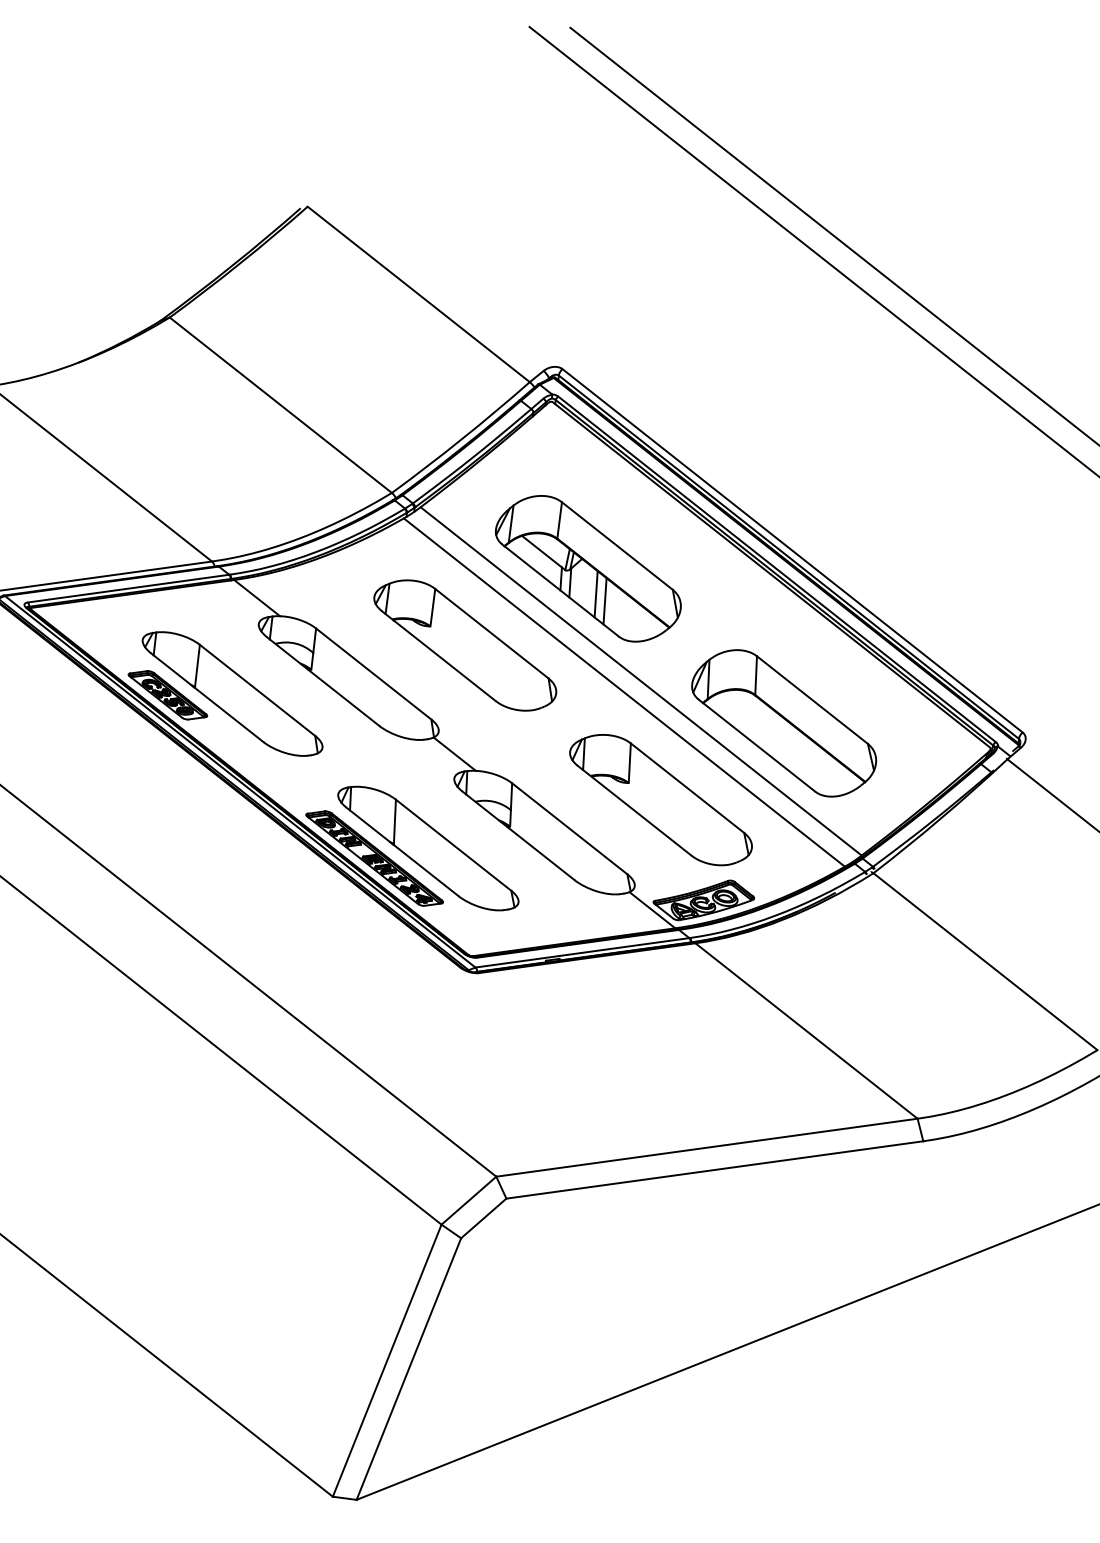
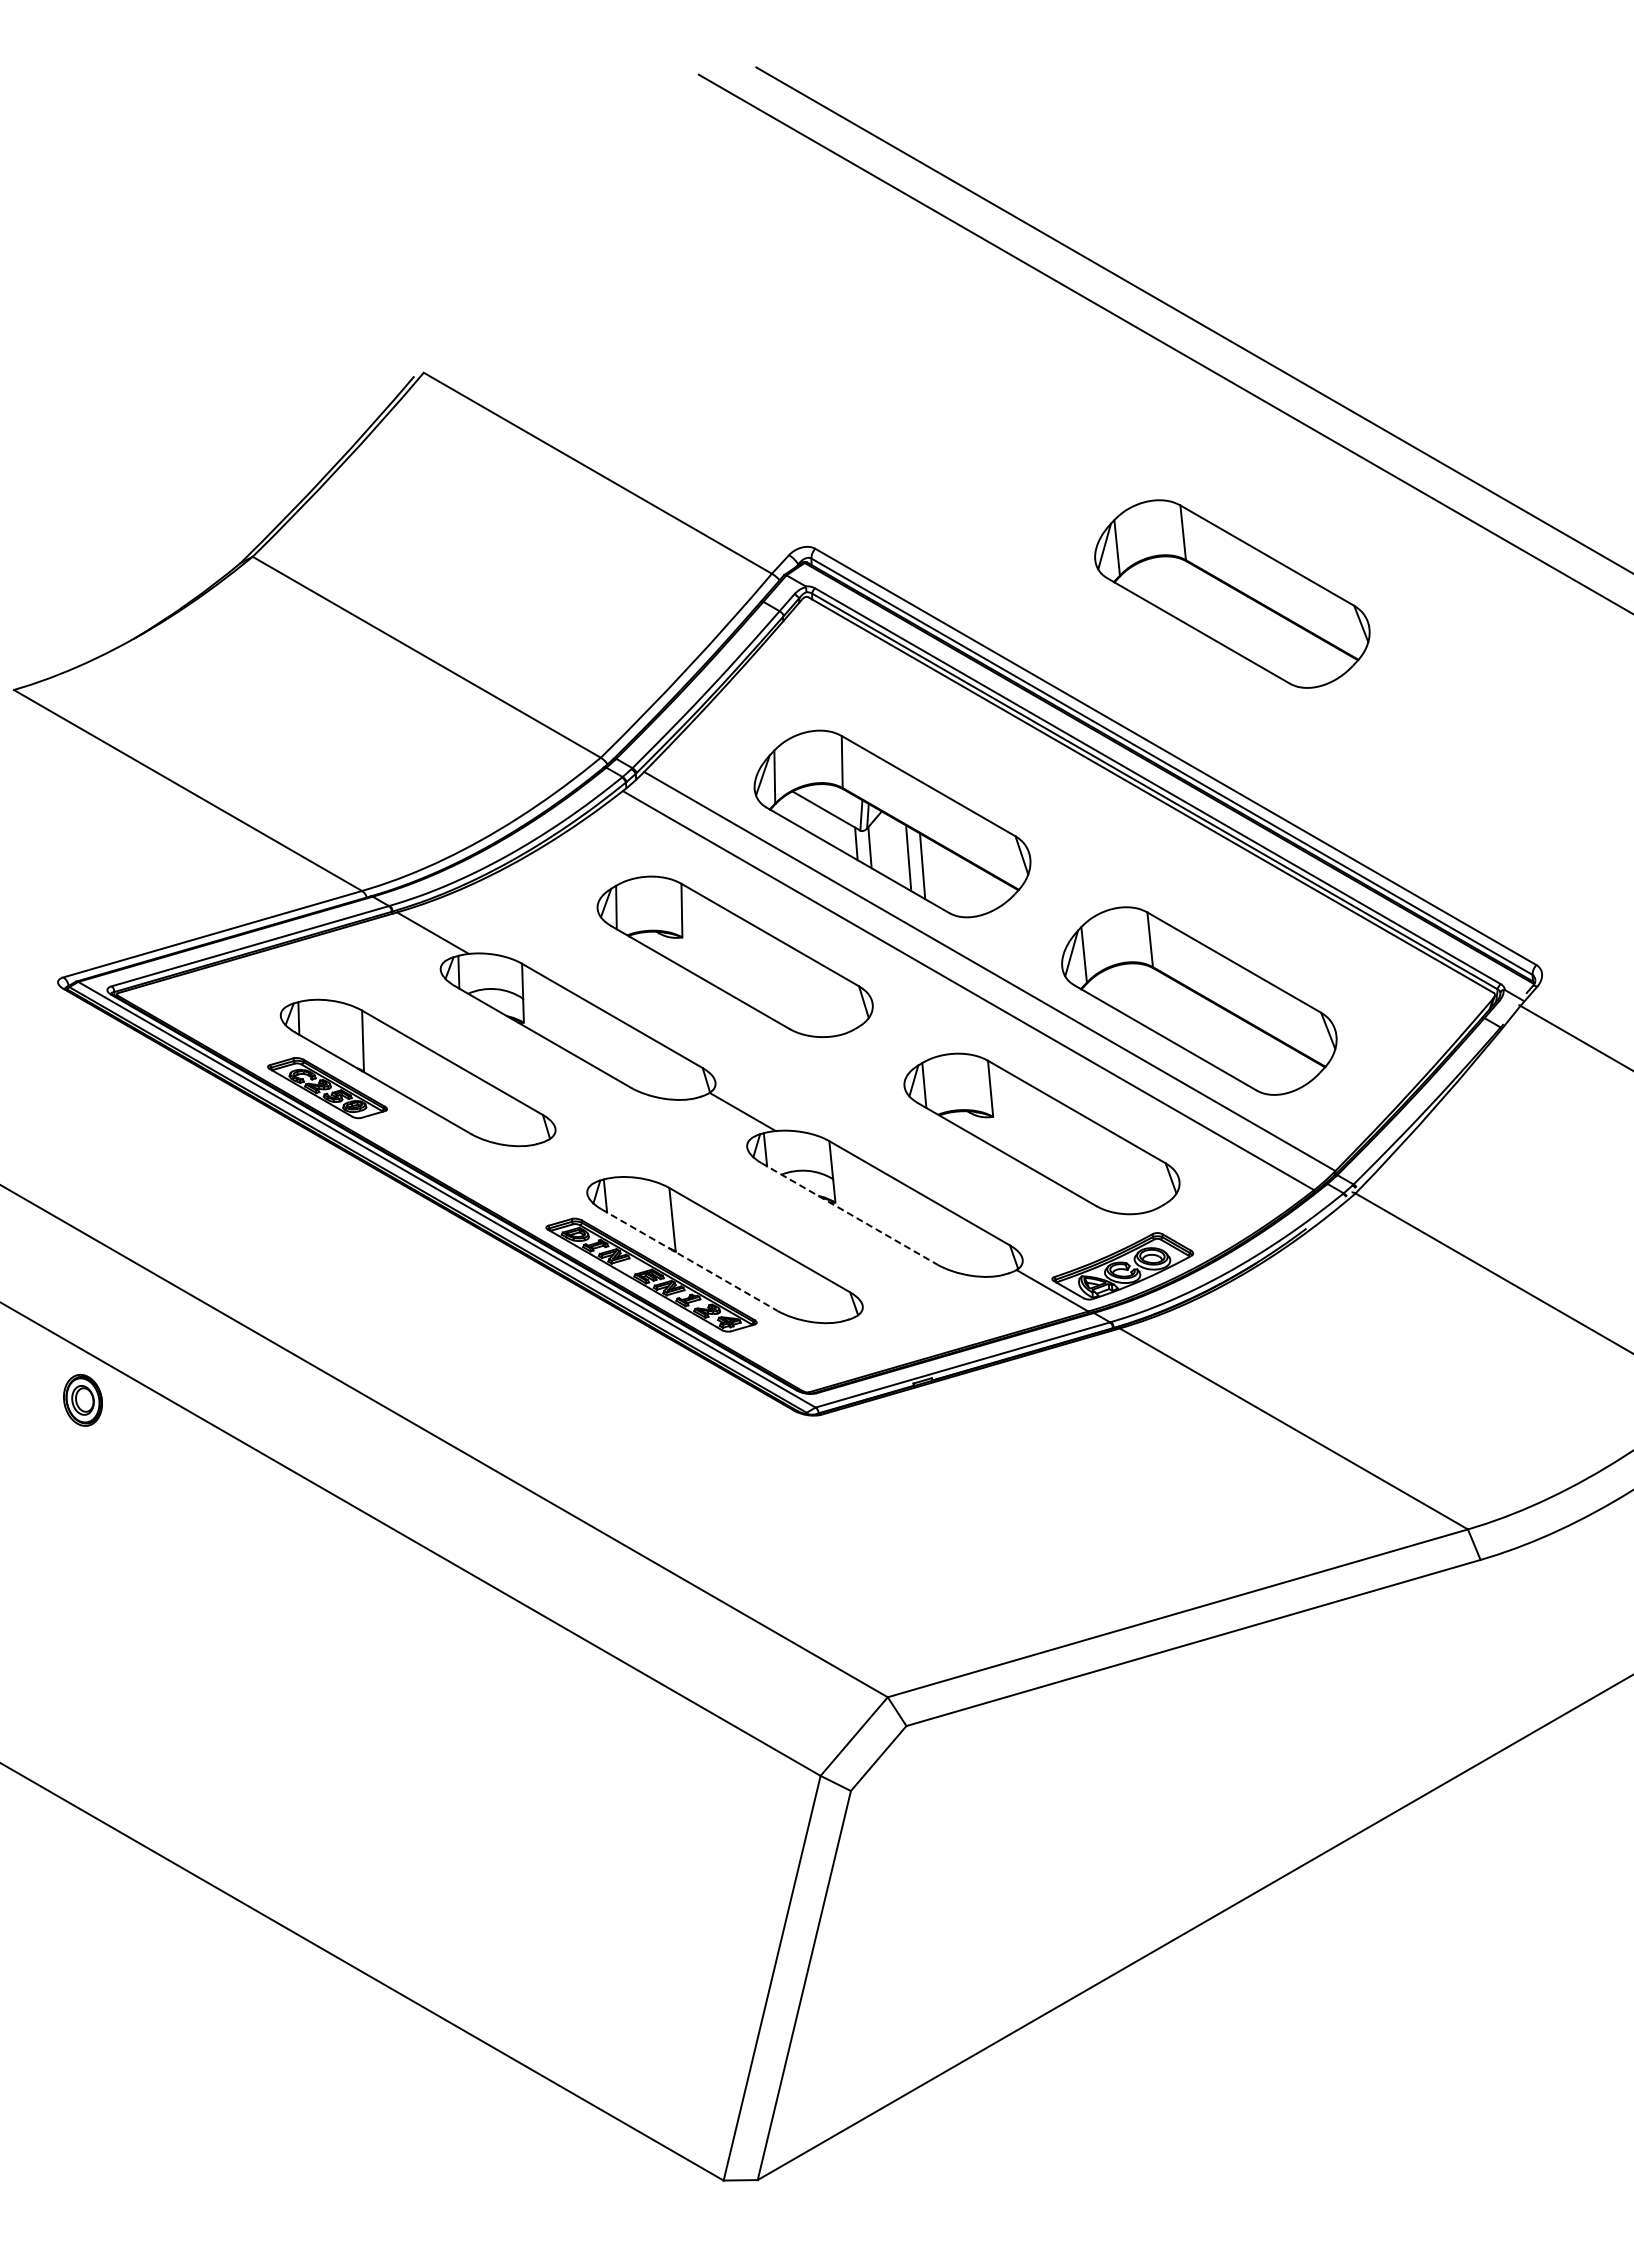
part: (848, 442) -> (1232, 593), added
line: (518, 835) -> (849, 1213), solid -> dashed
line: (402, 852) -> (689, 1260), solid -> dashed

